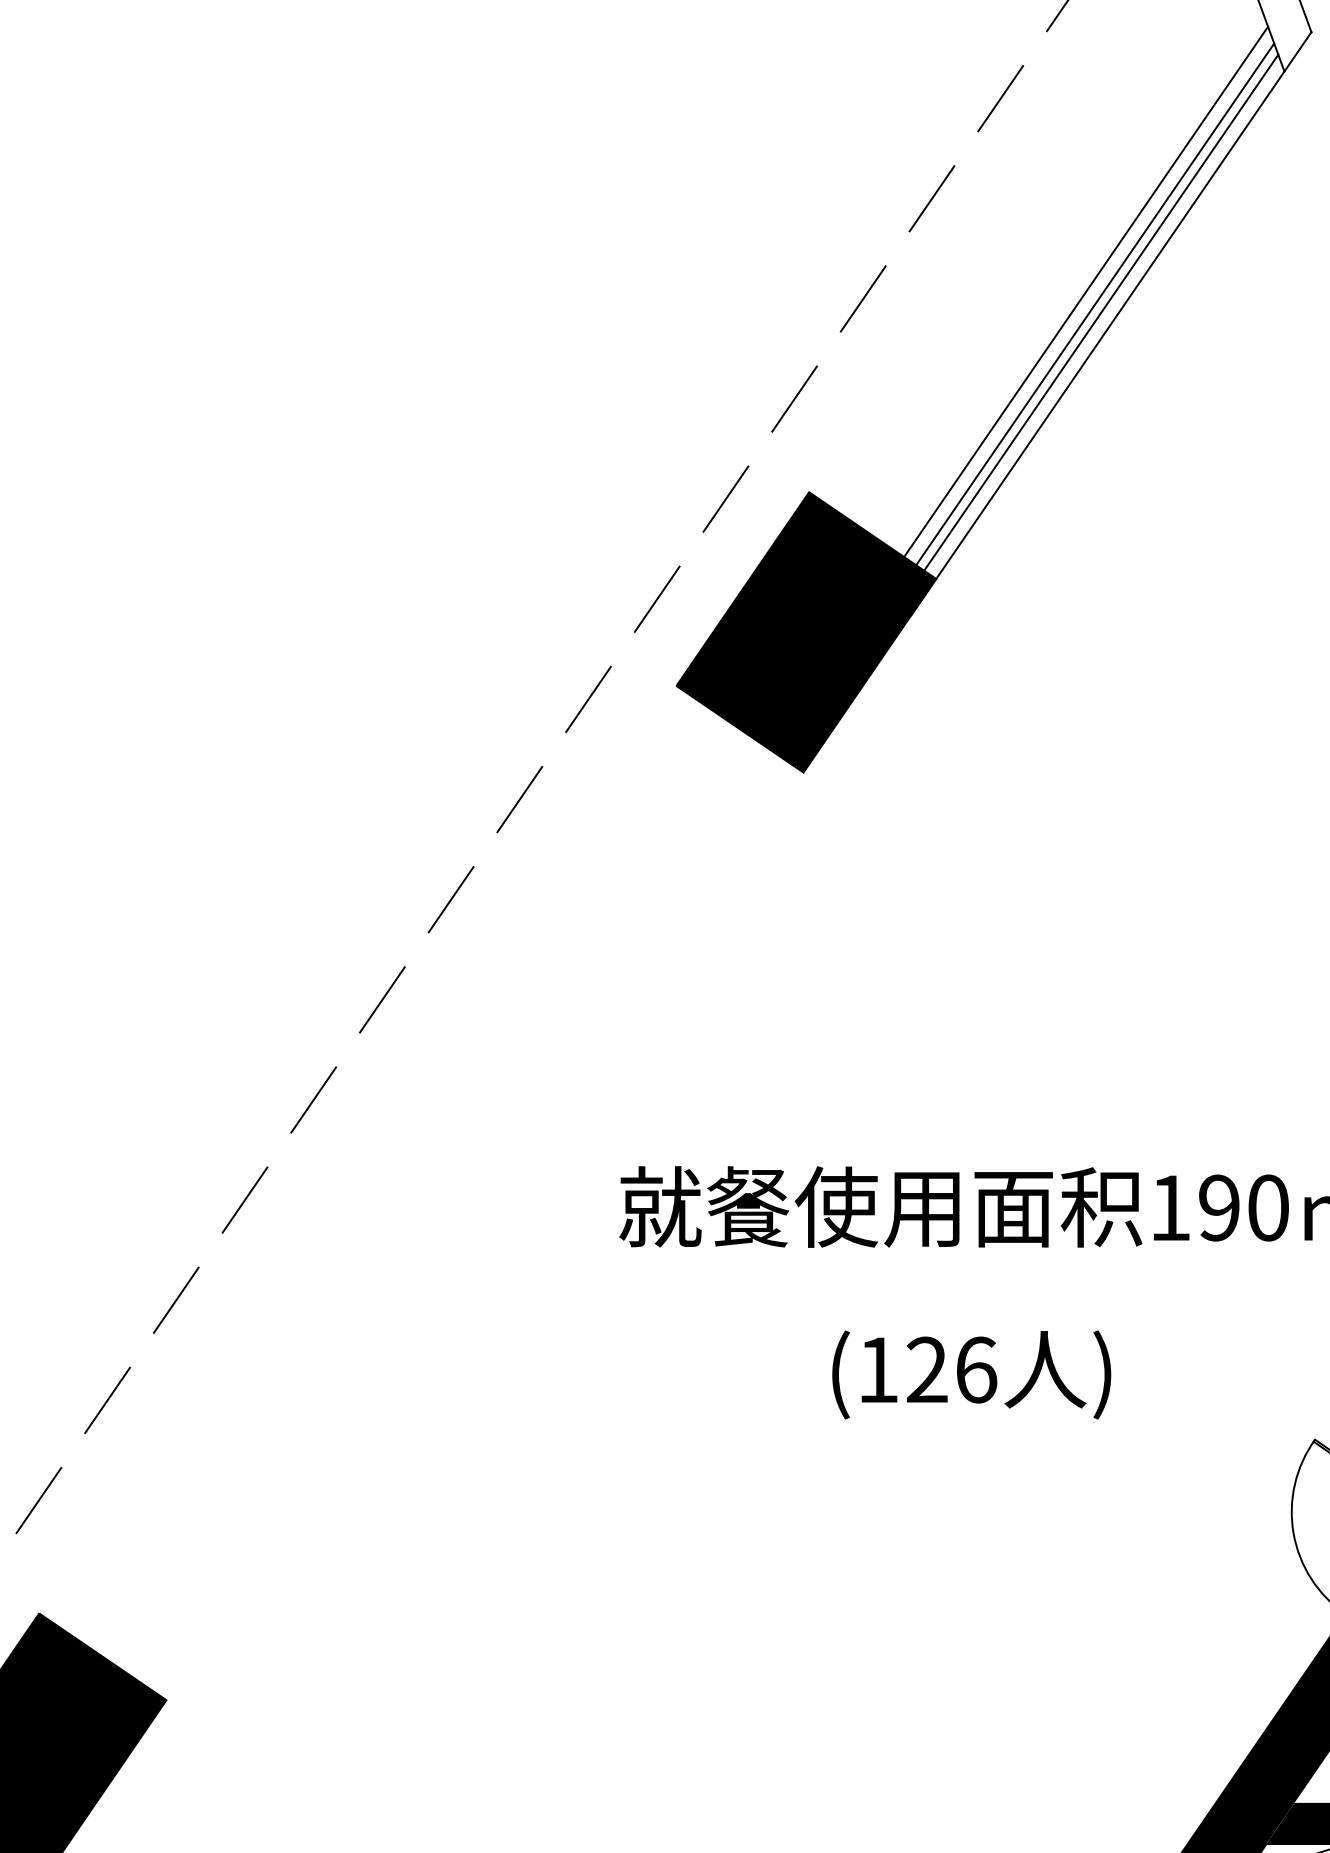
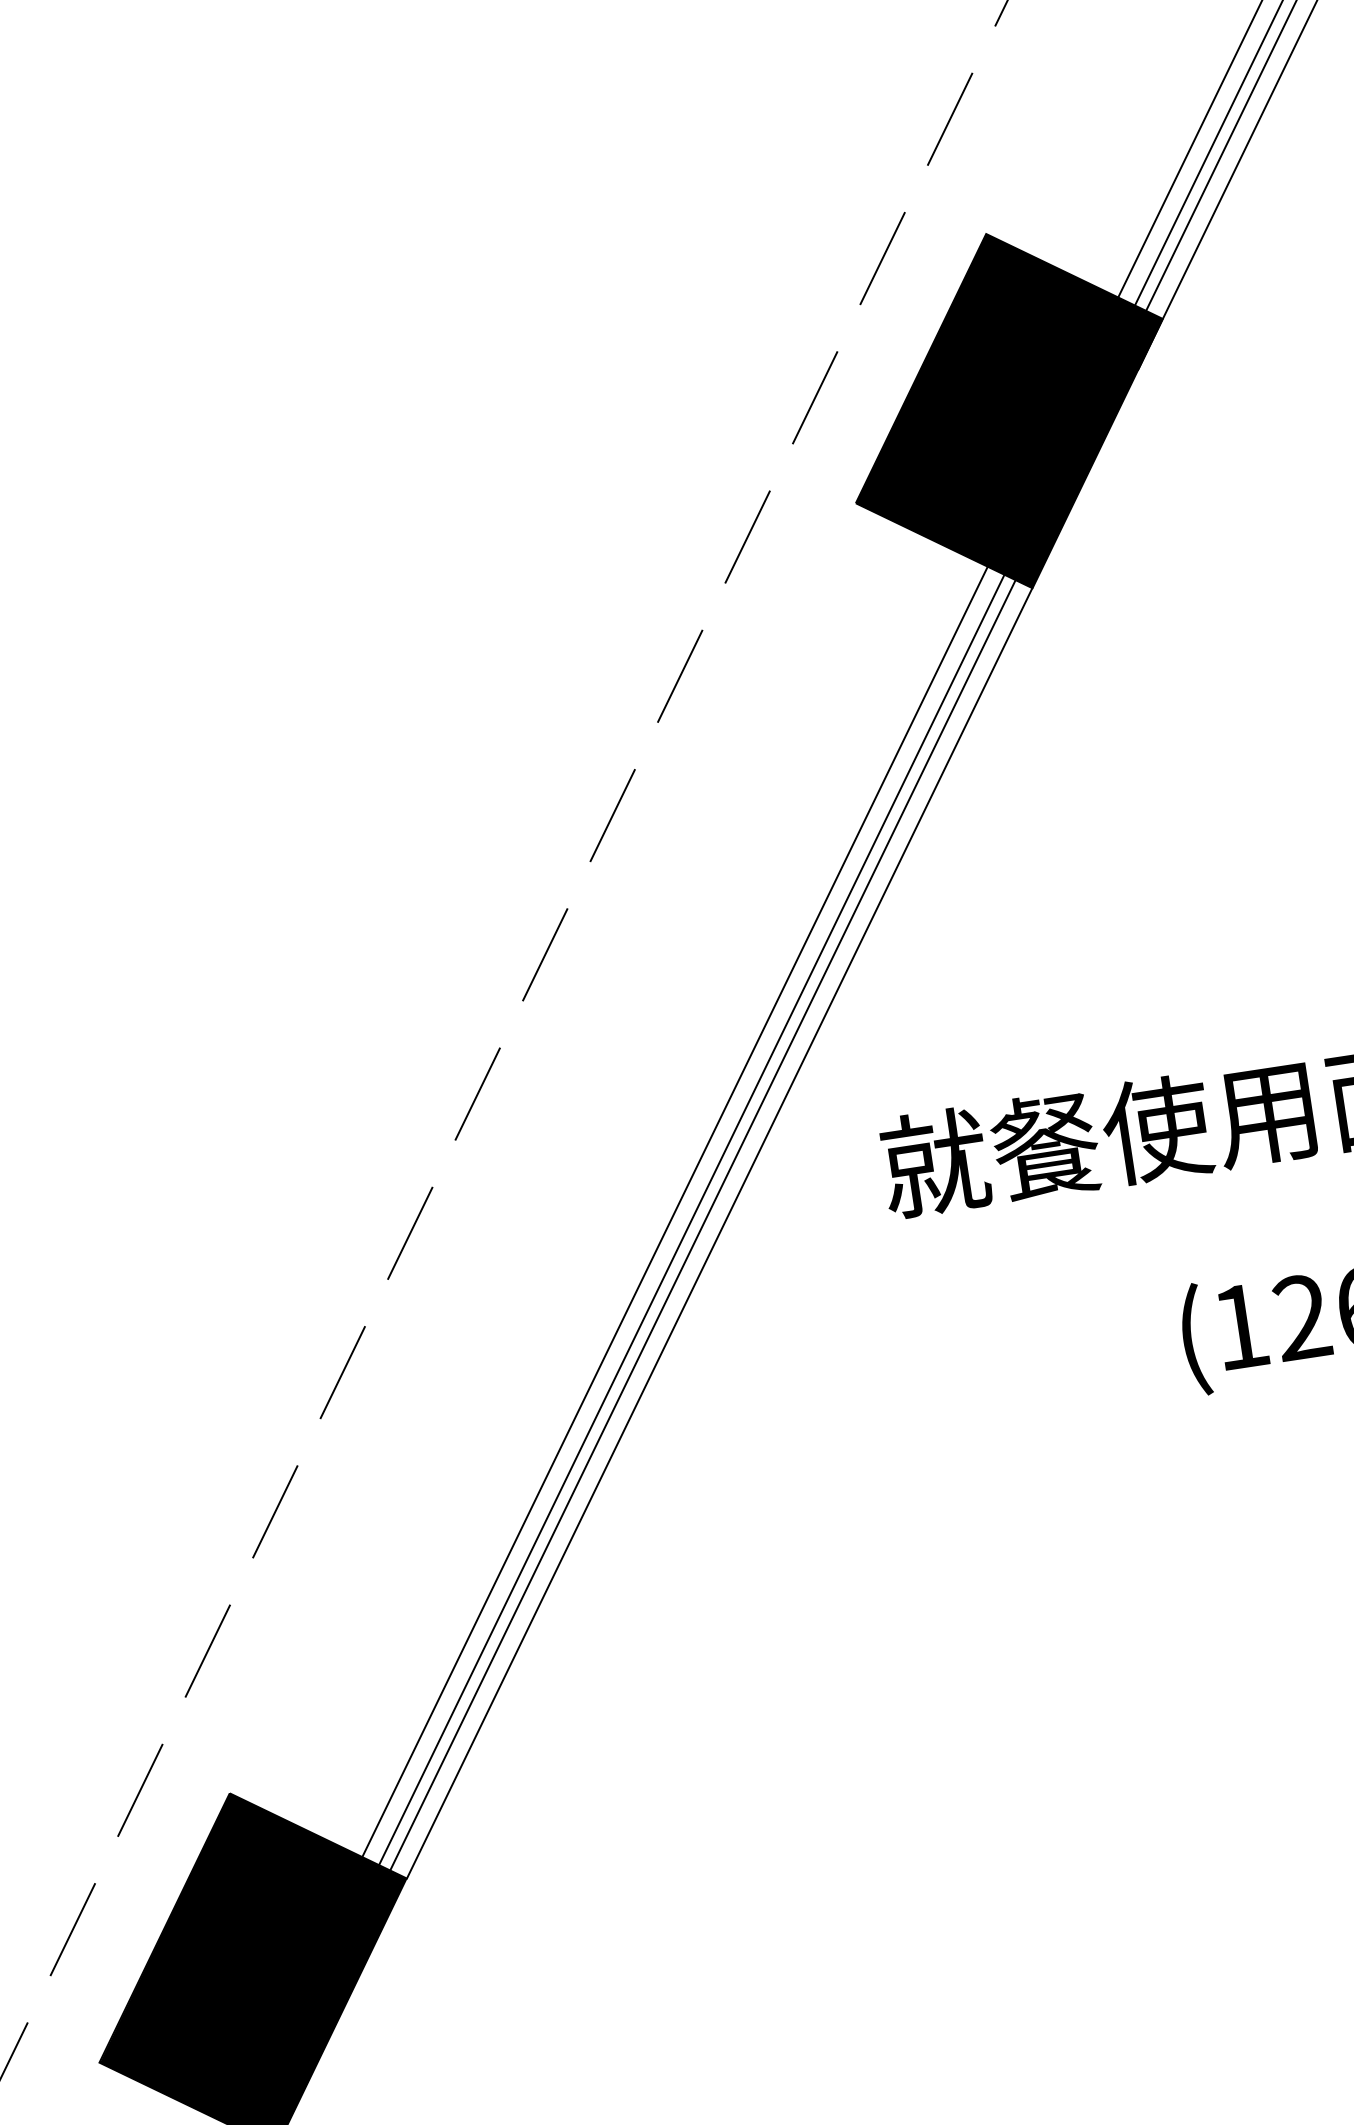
line: (452, 1214) -> (674, 1211), added
line: (464, 1222) -> (691, 1219), added
line: (472, 1228) -> (702, 1225), added
line: (484, 1236) -> (718, 1233), added

